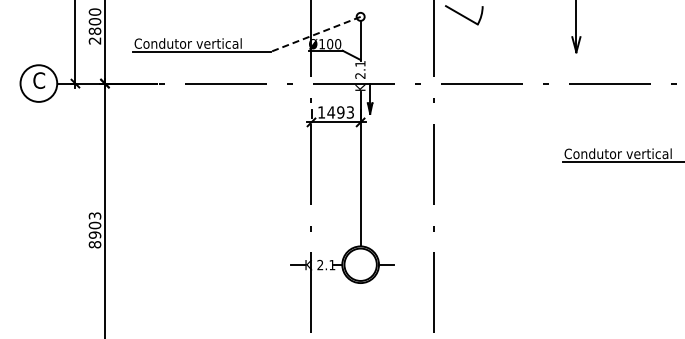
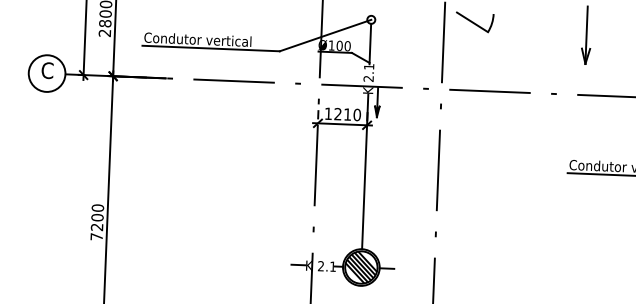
line: (315, 34) -> (325, 35), dashed -> solid
text: (340, 112) -> (347, 114), 1493 -> 1210
text: (94, 230) -> (96, 222), 8903 -> 7200
hatch: (360, 264) -> (361, 267), added

